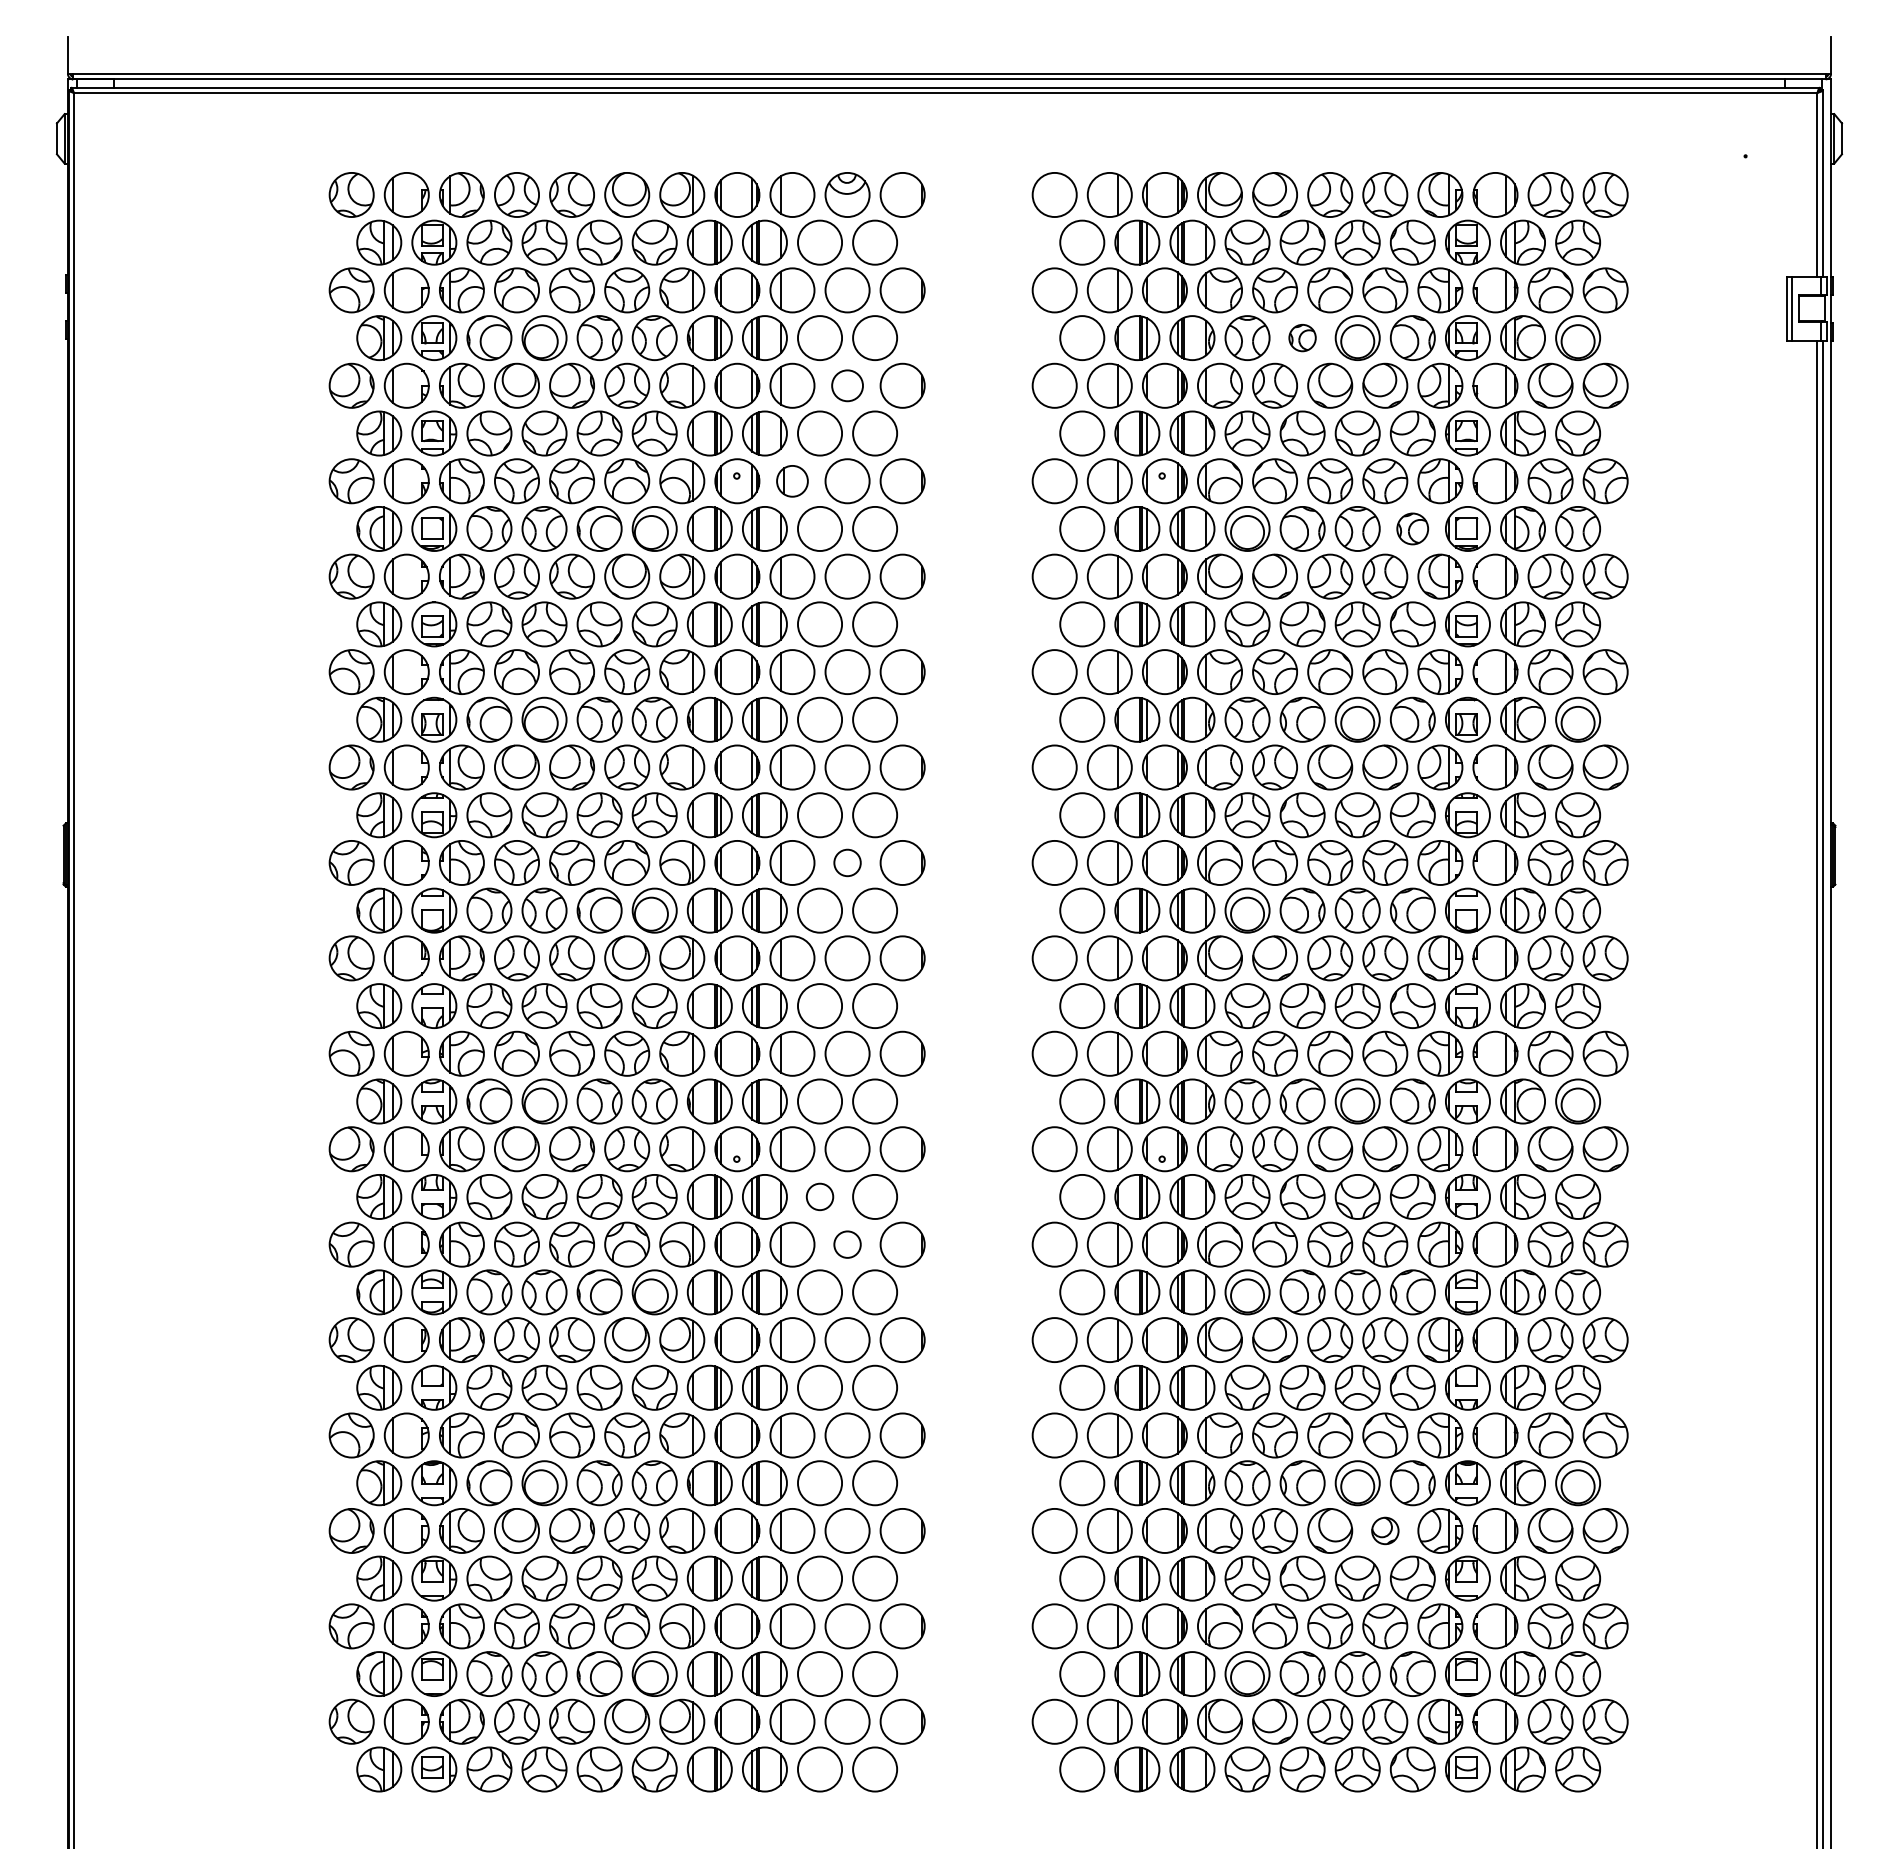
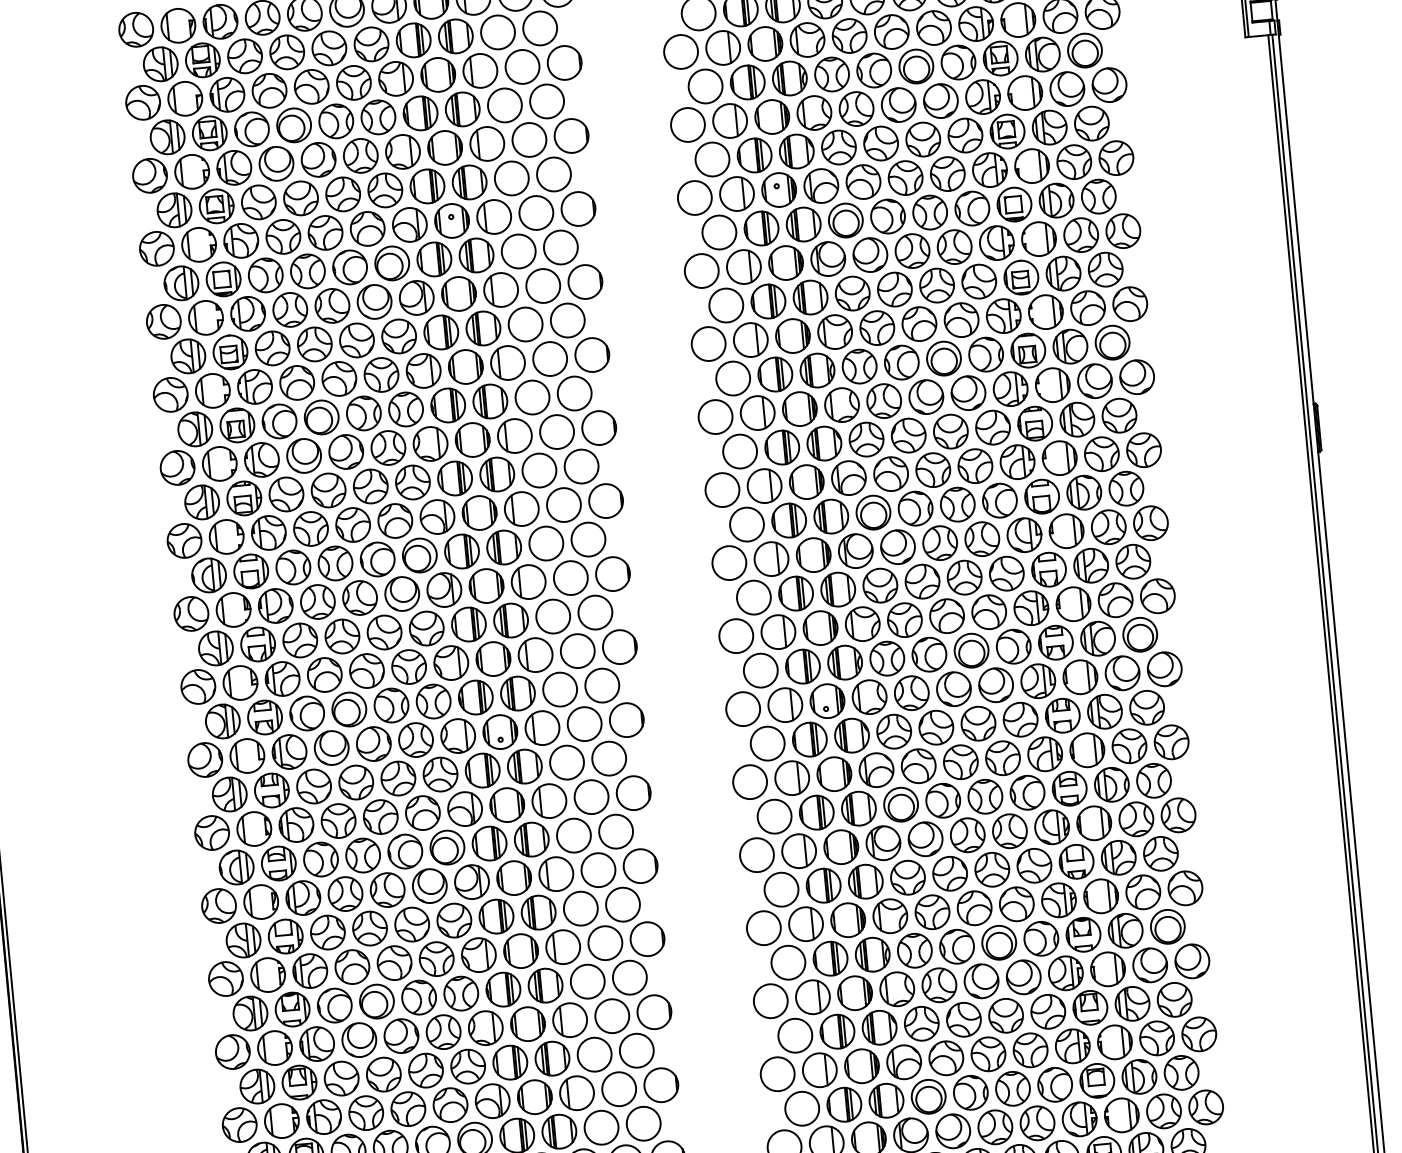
part: (1302, 337) -> (874, 70), size x1.67
circle: (847, 385) -> (529, 139), size x1.43
part: (792, 481) -> (494, 217), size x1.43
part: (1412, 528) -> (972, 208), size x1.43
circle: (847, 862) -> (563, 504), size x1.67
circle: (819, 1196) -> (566, 762), size x1.67
circle: (847, 1244) -> (591, 797), size x1.67
part: (1385, 1530) -> (1023, 976), size x1.67

